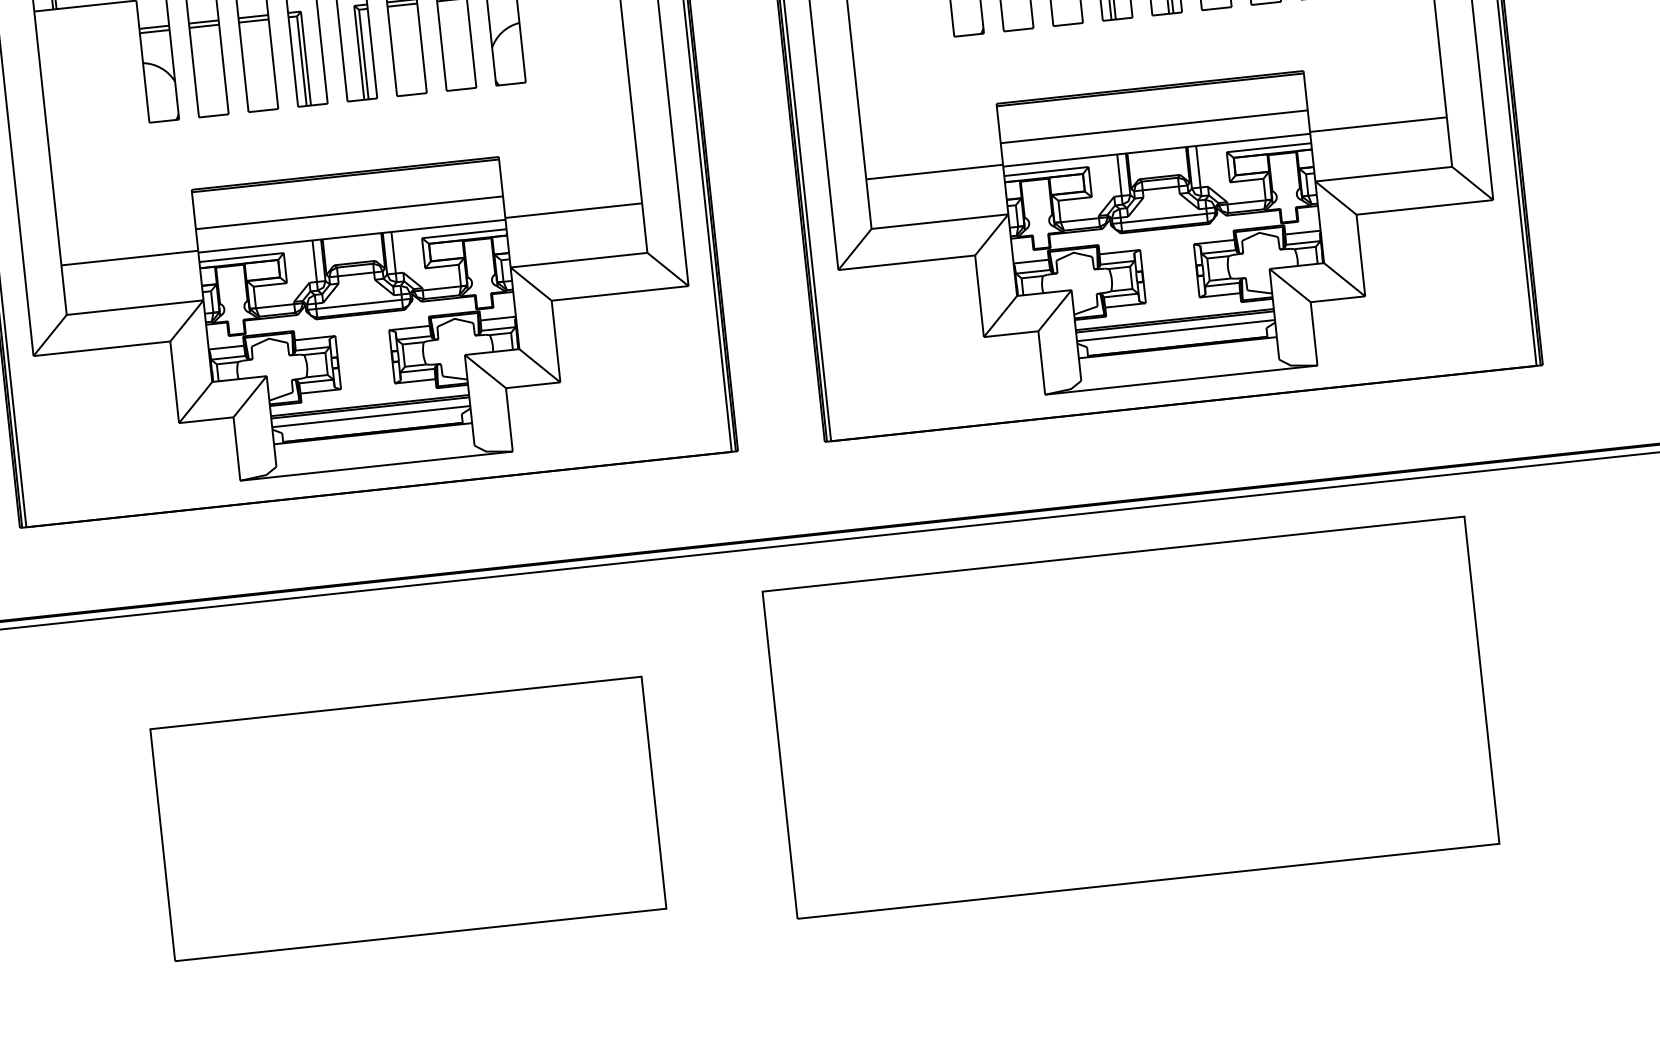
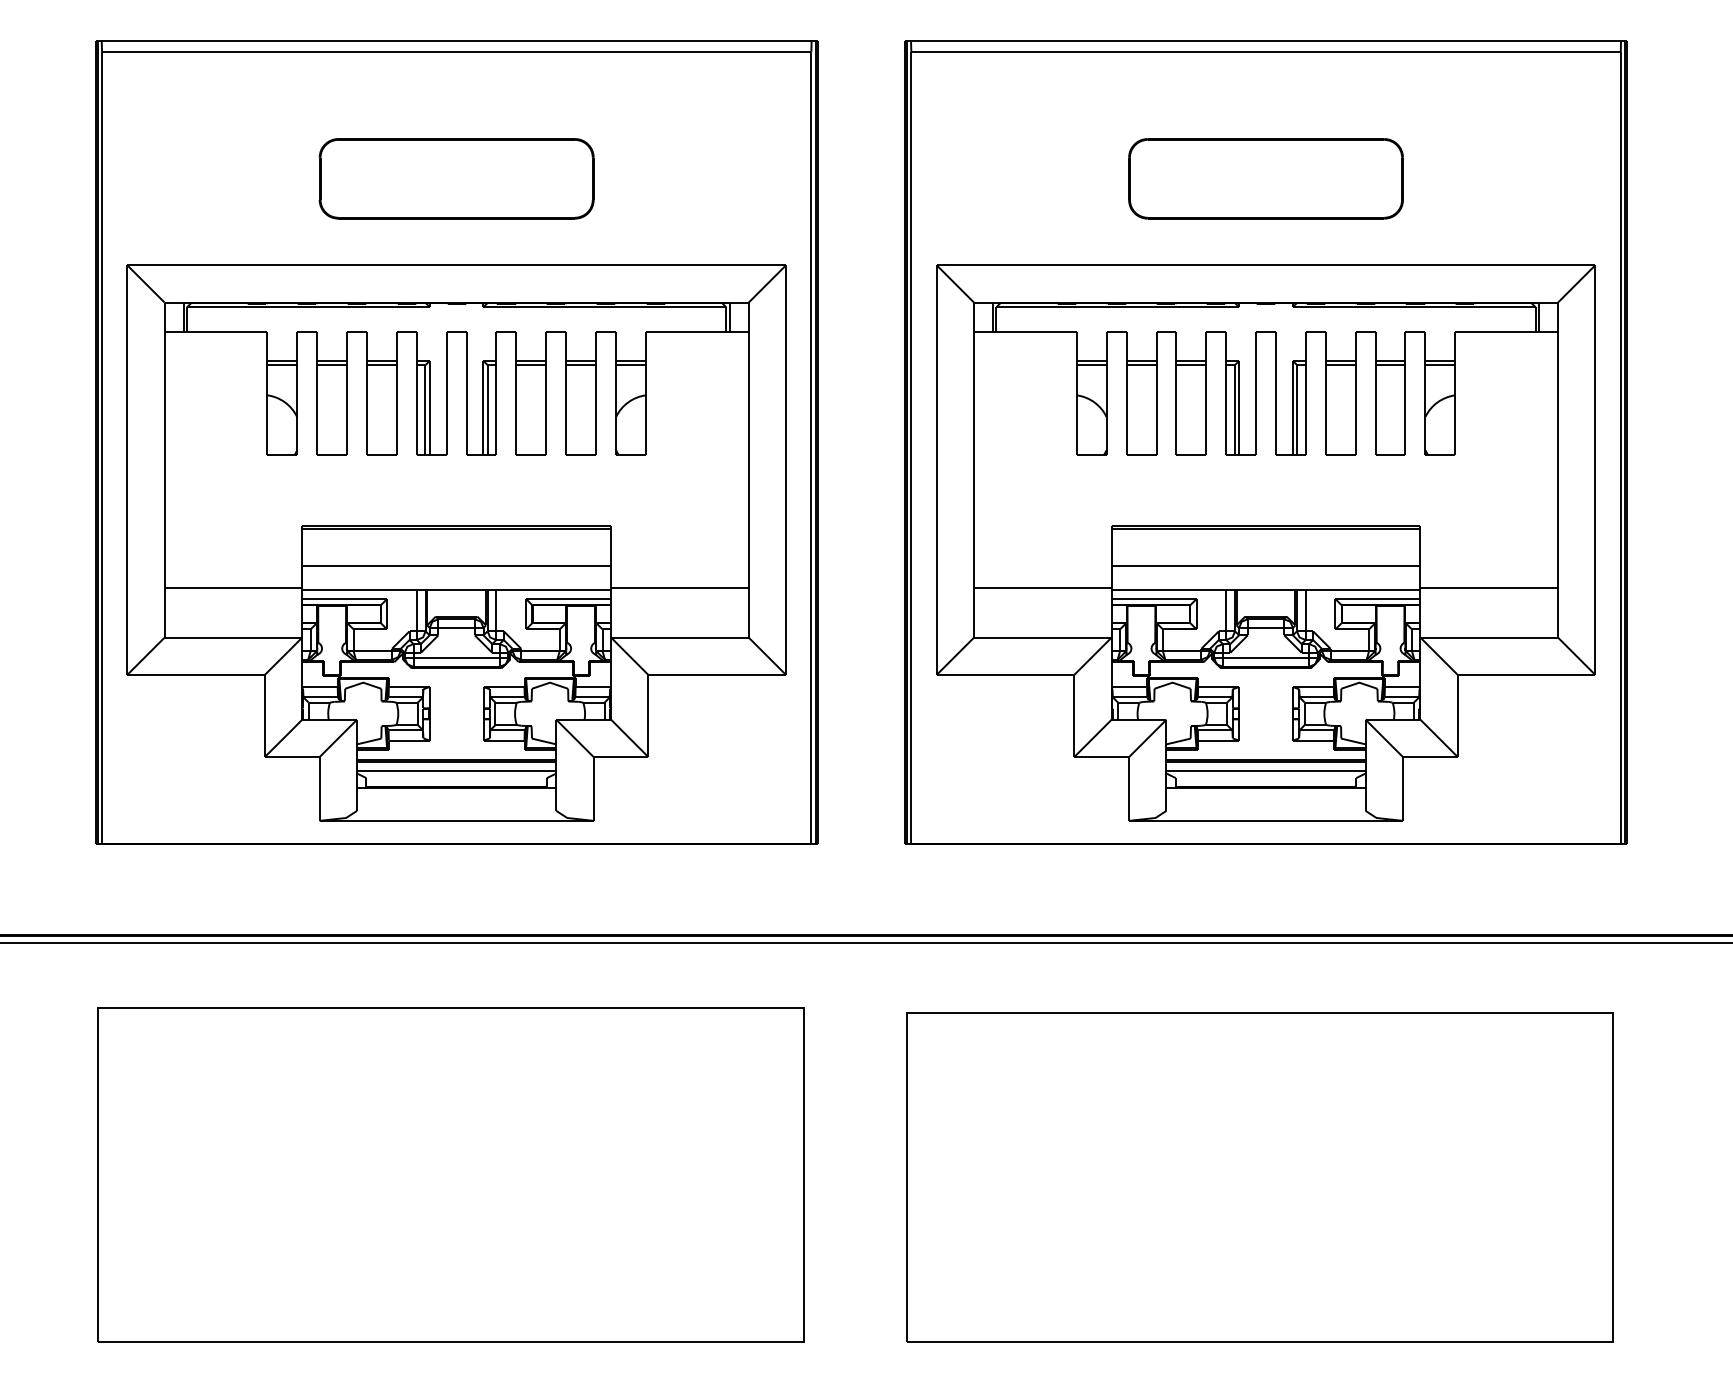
part: (1130, 718) -> (1259, 1177), moved
part: (407, 818) -> (450, 1174), size x1.43

